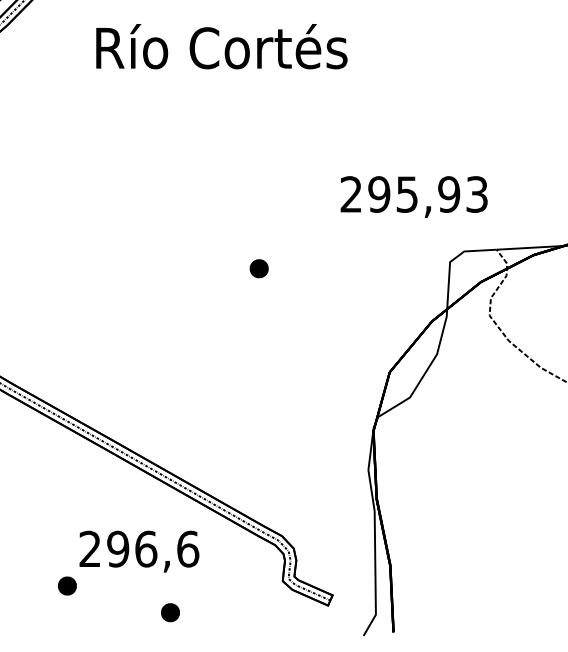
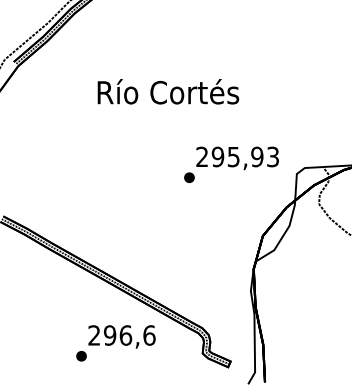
text: (221, 46) -> (168, 91), moved
text: (413, 197) -> (237, 158), moved
part: (170, 613) -> (139, 371), removed

